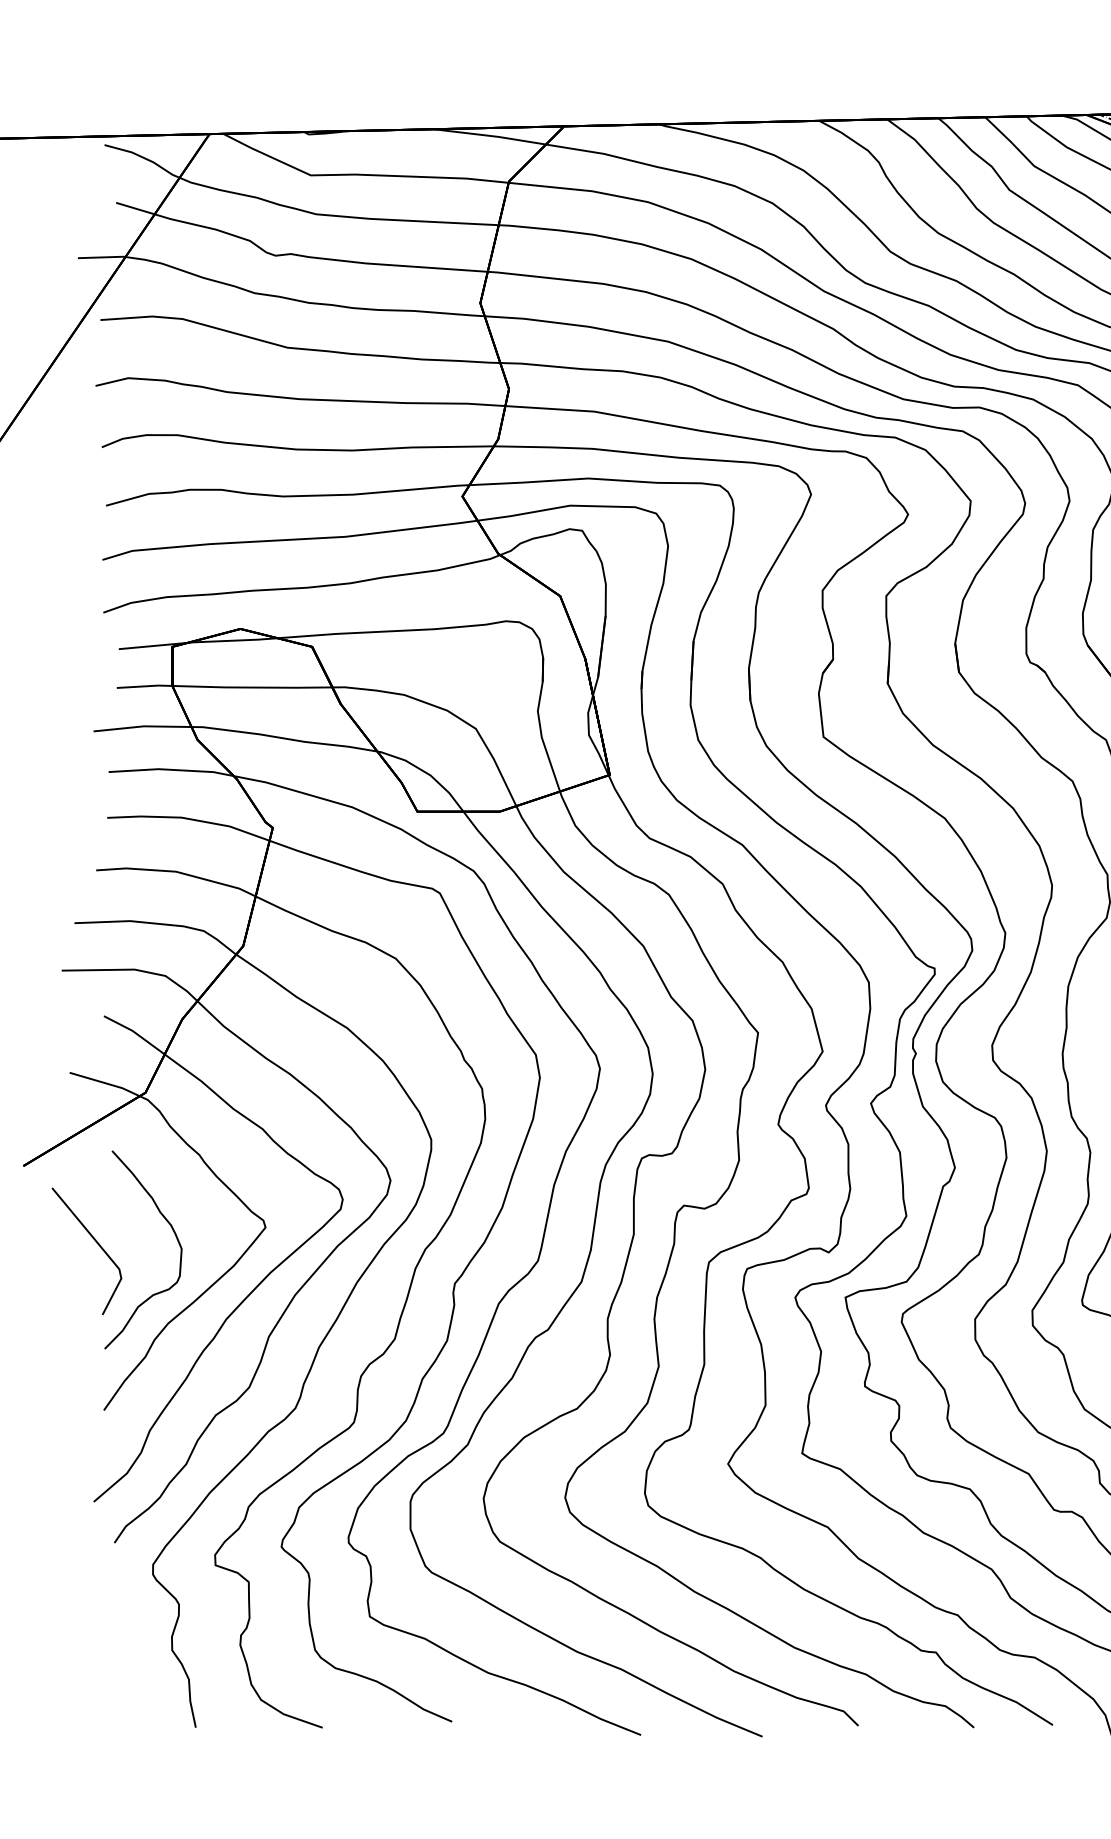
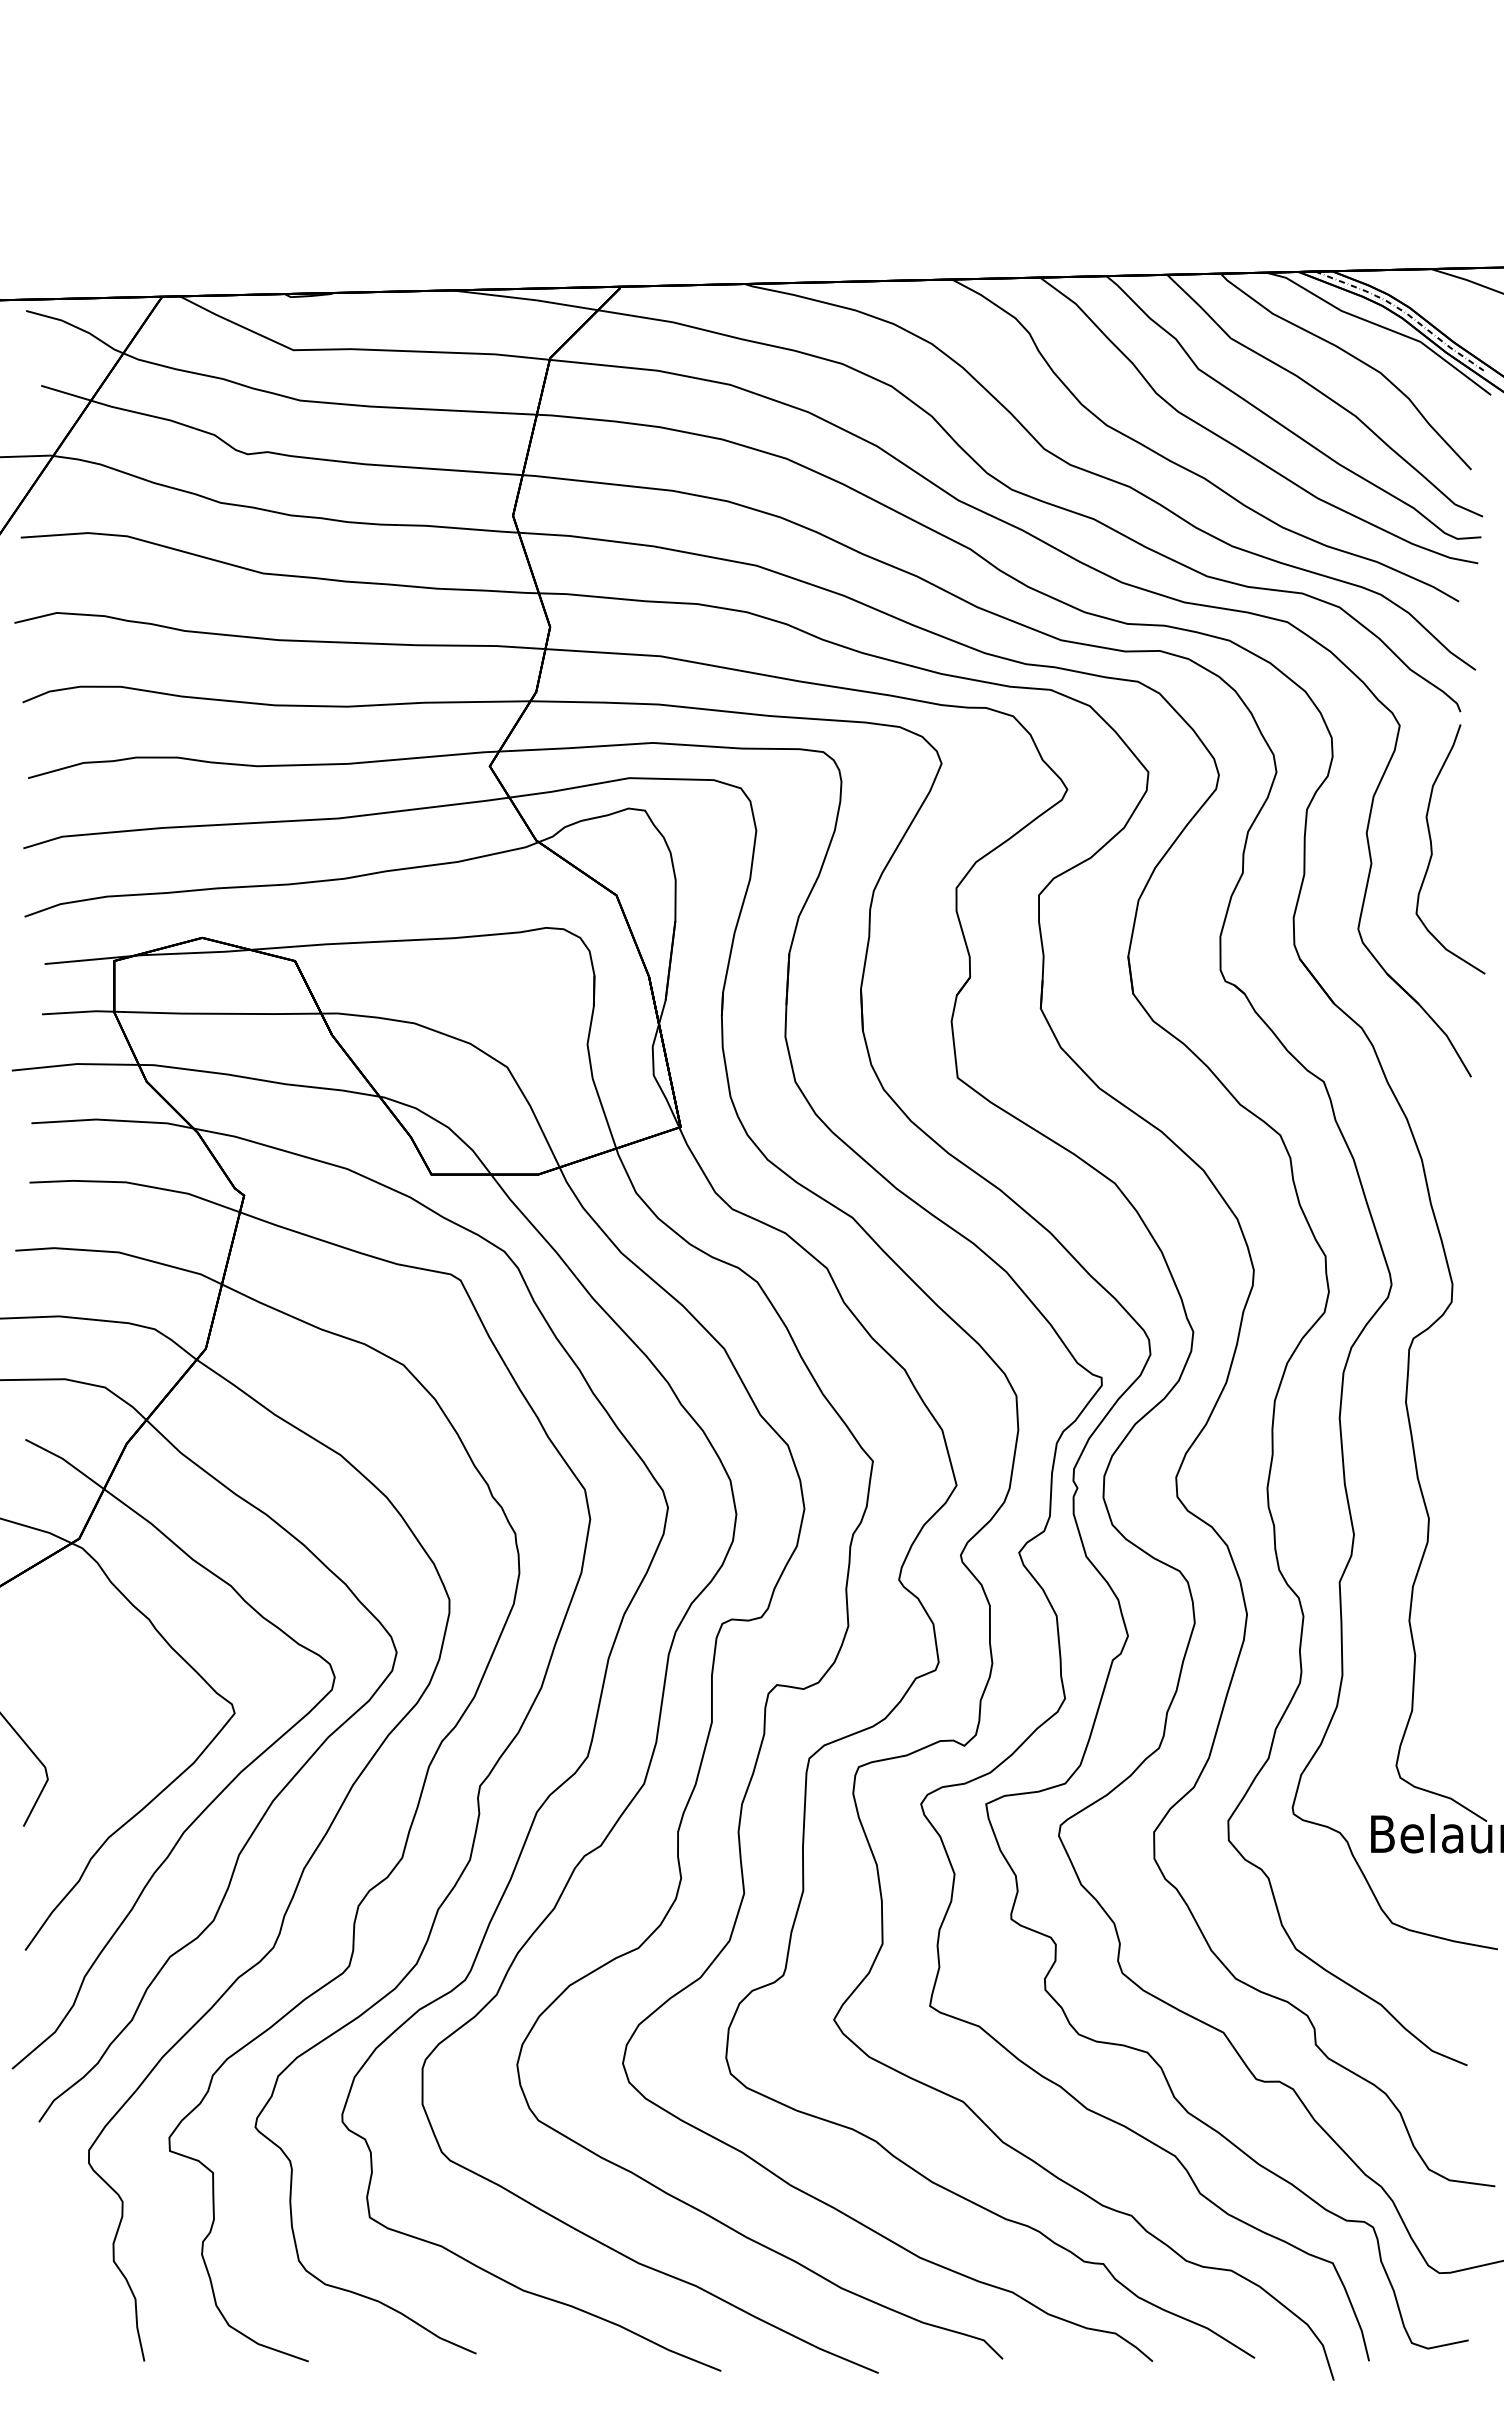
curve: (174, 1233) -> (116, 1721), removed

